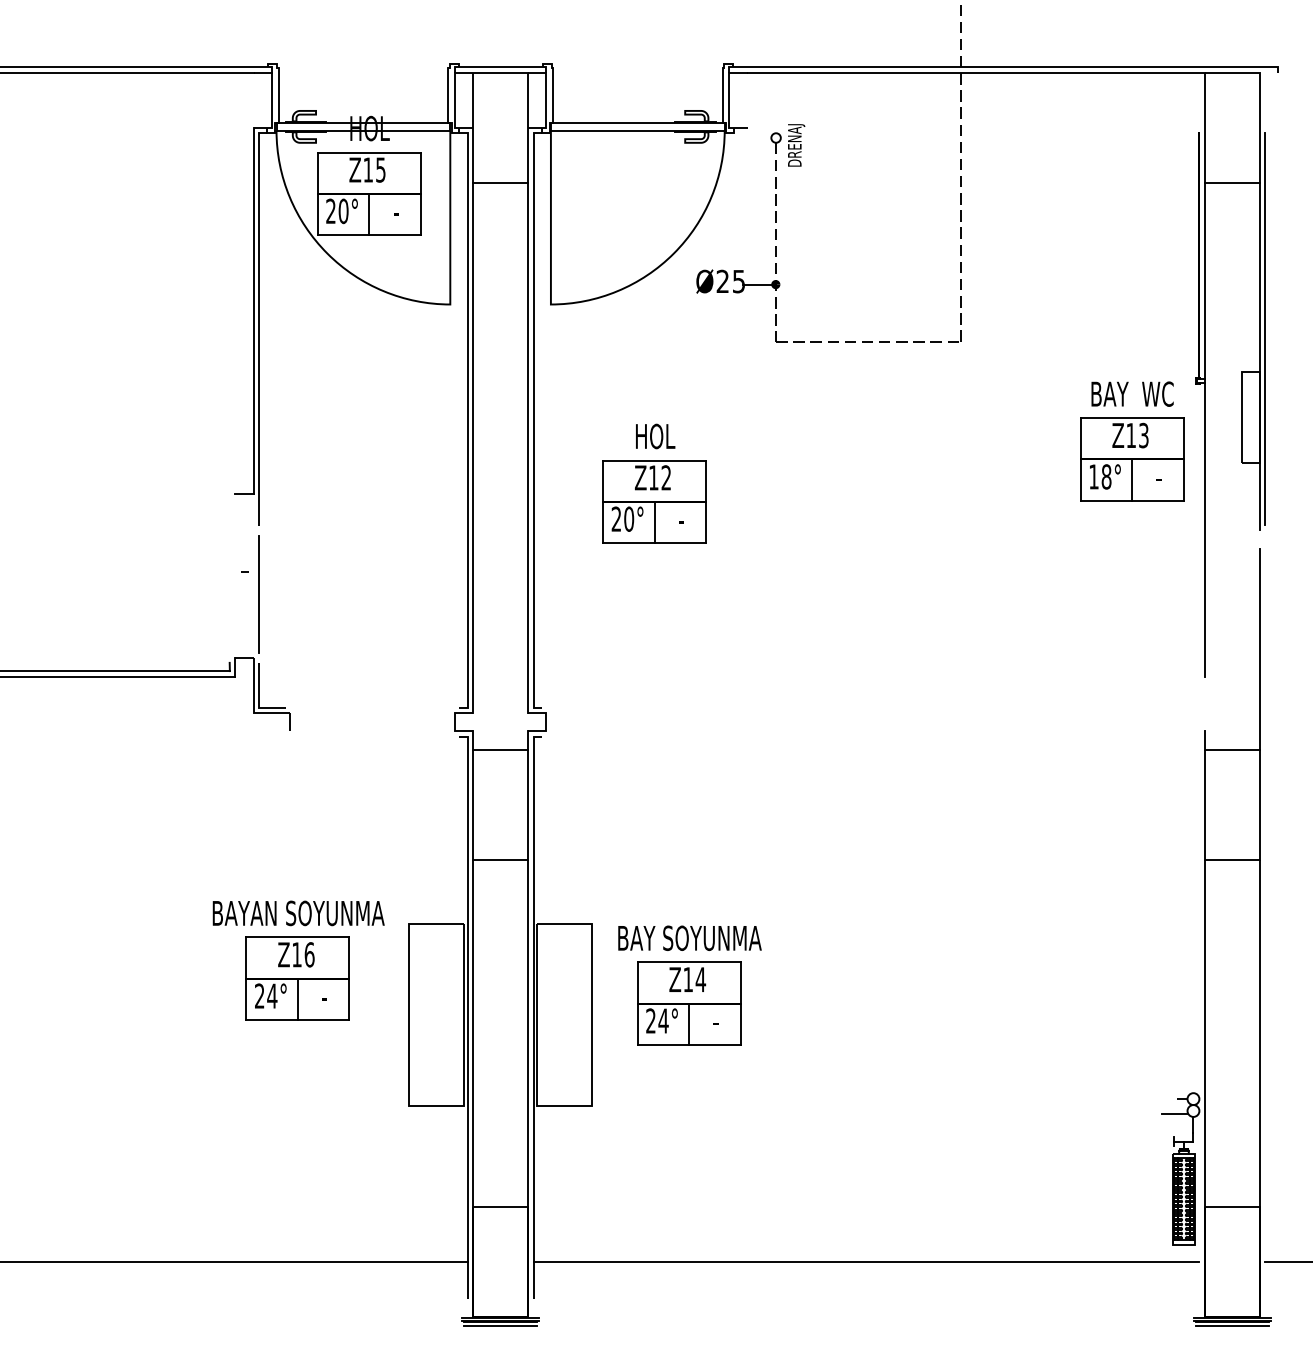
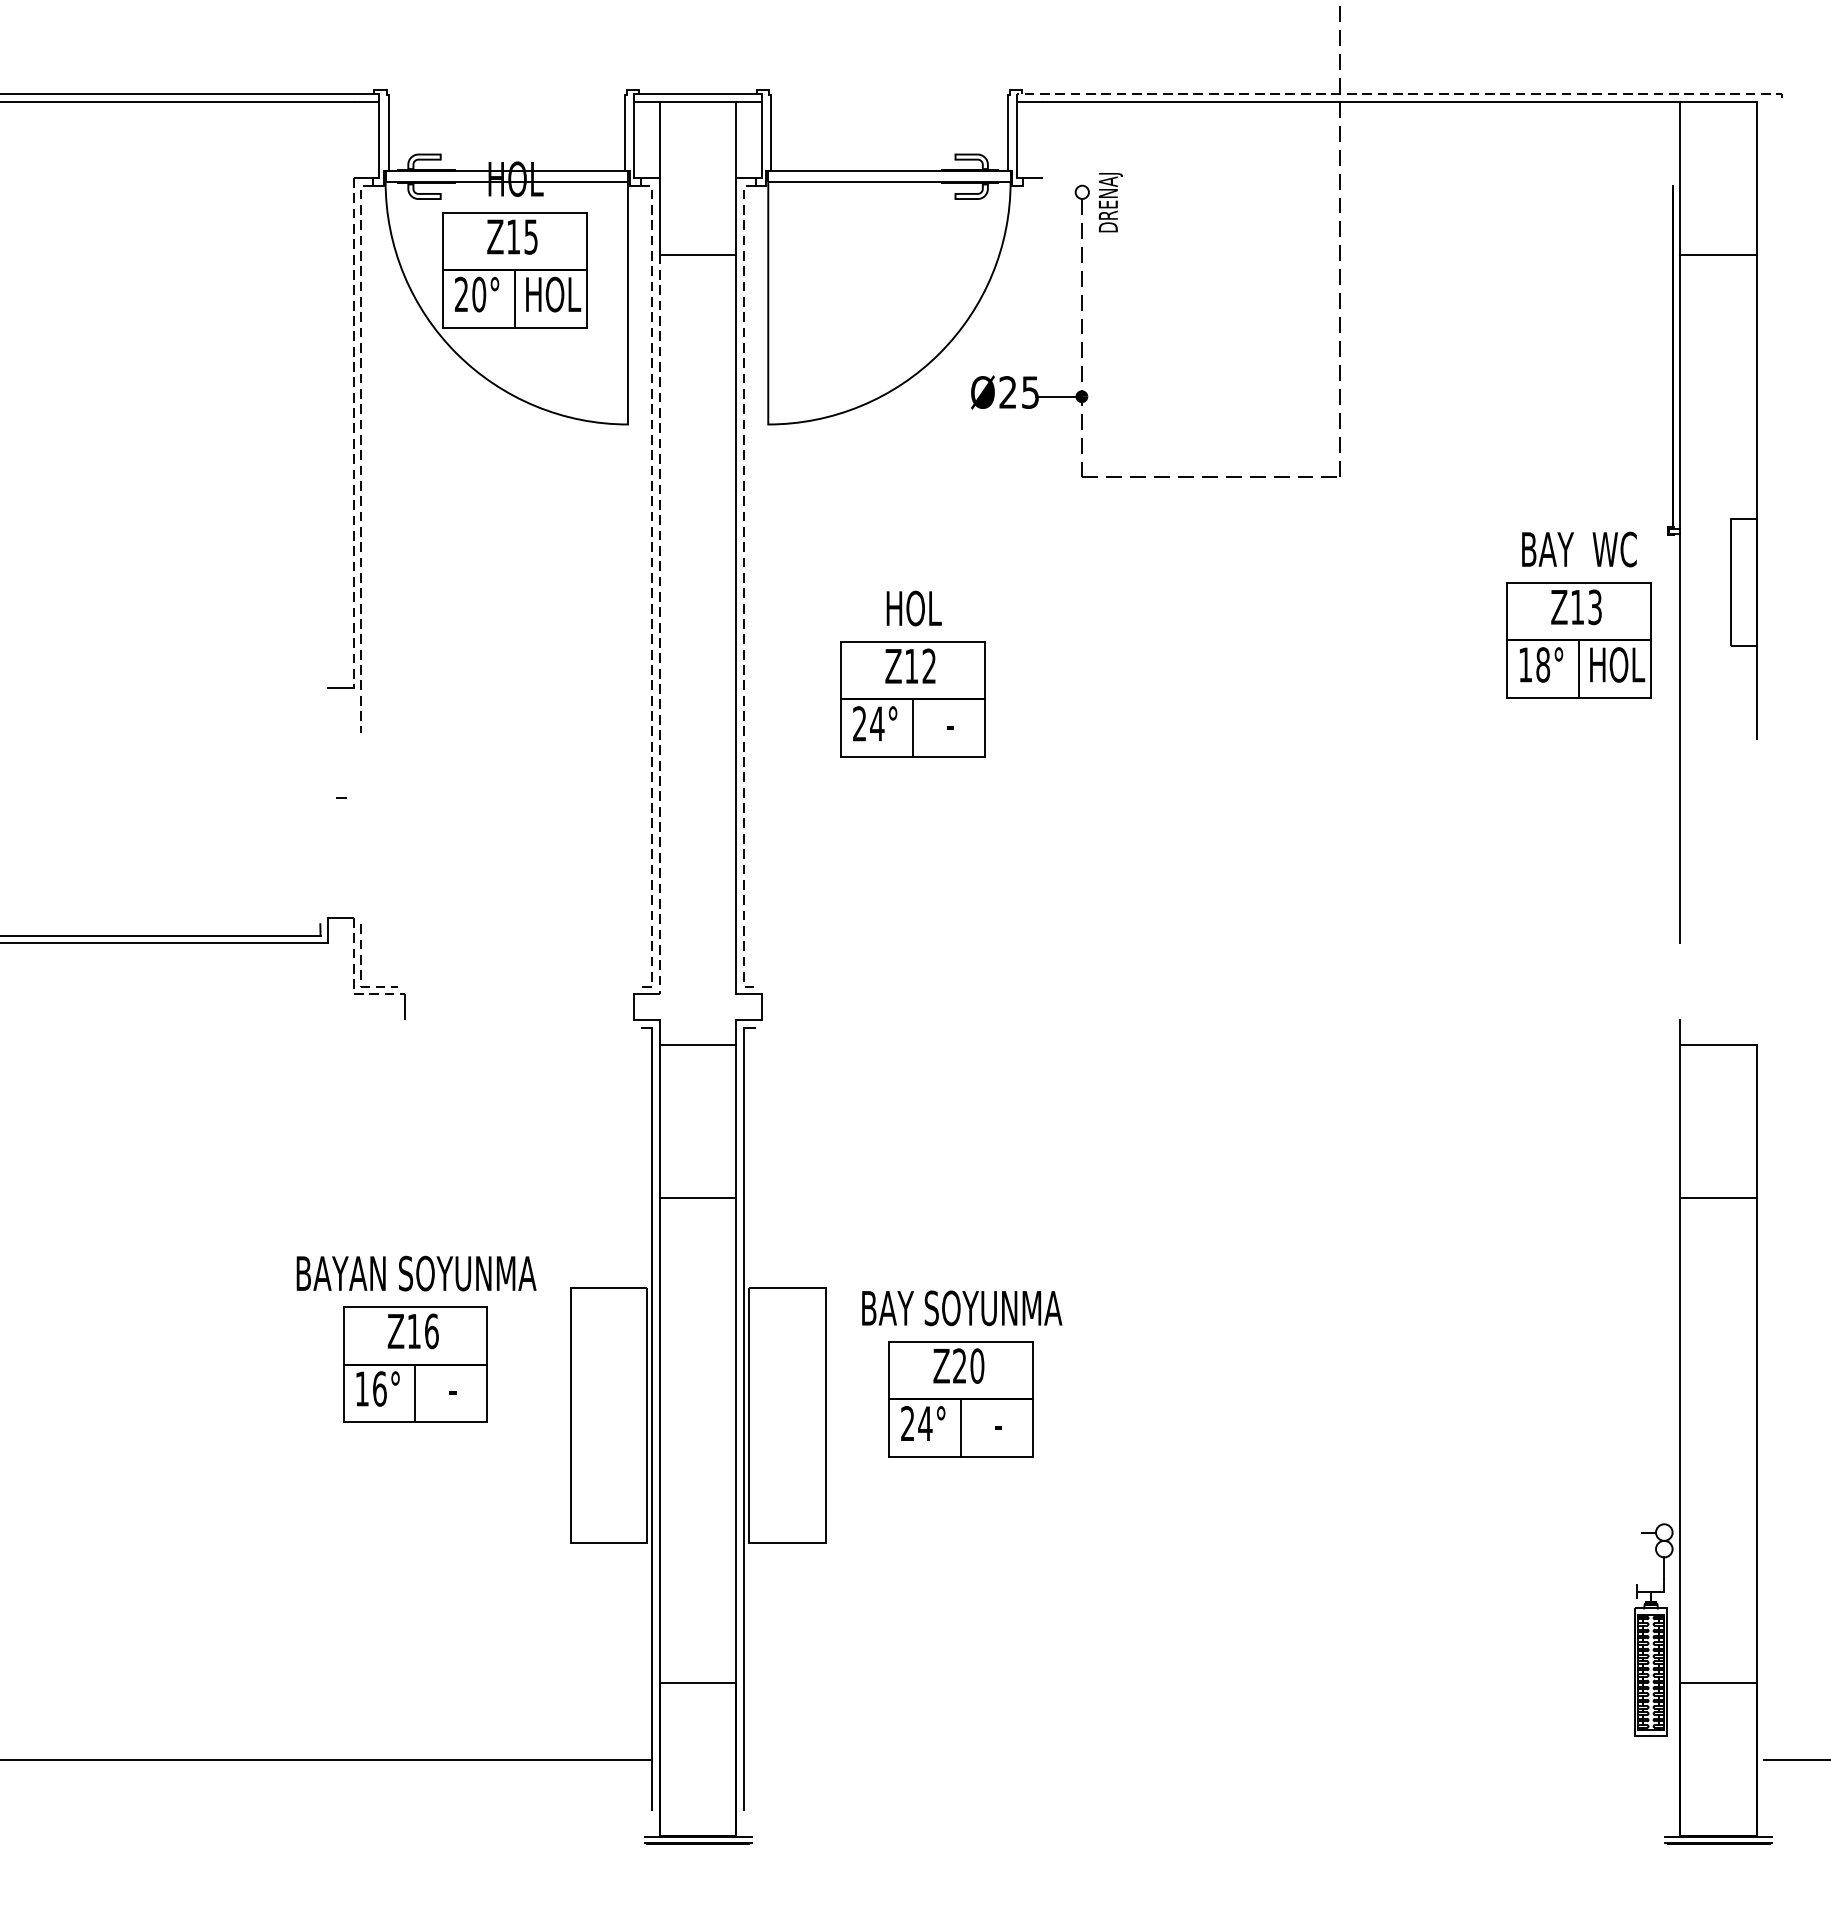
line: (1004, 67) -> (1400, 93), solid -> dashed
text: (396, 211) -> (552, 294), - -> HOL
line: (253, 310) -> (353, 432), solid -> dashed
line: (259, 324) -> (361, 452), solid -> dashed
line: (1265, 328) -> (1764, 457), removed
line: (467, 420) -> (651, 586), solid -> dashed
line: (533, 420) -> (743, 586), solid -> dashed
line: (473, 448) -> (660, 625), solid -> dashed
text: (1159, 476) -> (1616, 664), - -> HOL
text: (628, 518) -> (876, 722), 20° -> 24°
line: (259, 594) -> (361, 828), removed
line: (1259, 648) -> (1756, 904), removed
line: (259, 699) -> (361, 975), solid -> dashed
line: (253, 705) -> (353, 983), solid -> dashed
text: (694, 979) -> (968, 1365), Z14 -> Z20
text: (266, 995) -> (371, 1388), 24° -> 16°
line: (1174, 1113) -> (1637, 1552), removed
line: (866, 1262) -> (1208, 1760), removed
line: (500, 1325) -> (697, 1848), removed
line: (1231, 1325) -> (1717, 1848), removed

